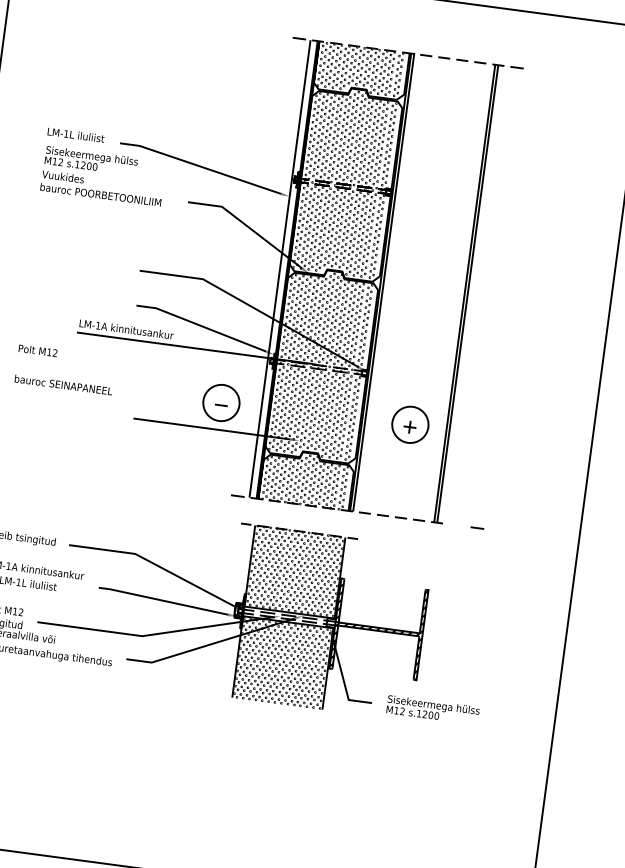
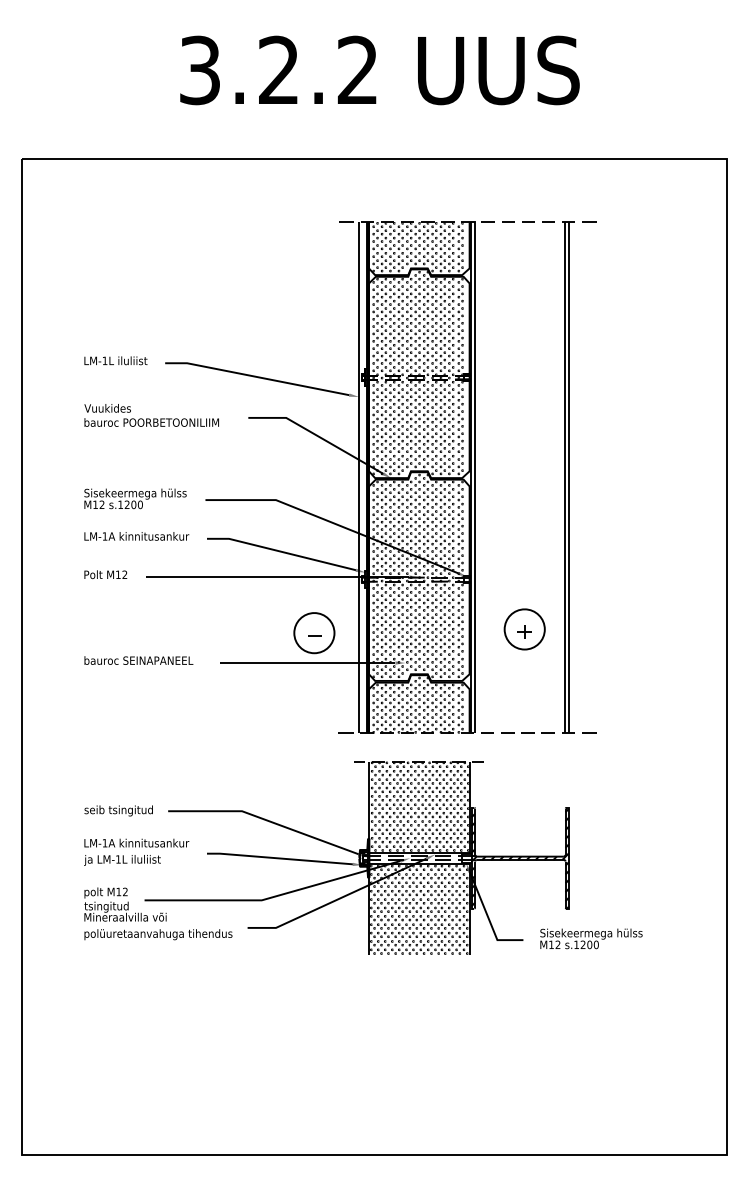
text: (91, 160) -> (135, 498), moved
text: (126, 329) -> (136, 536), moved
text: (37, 350) -> (105, 574), moved
text: (63, 384) -> (138, 660), moved
line: (477, 527) -> (589, 732), moved

